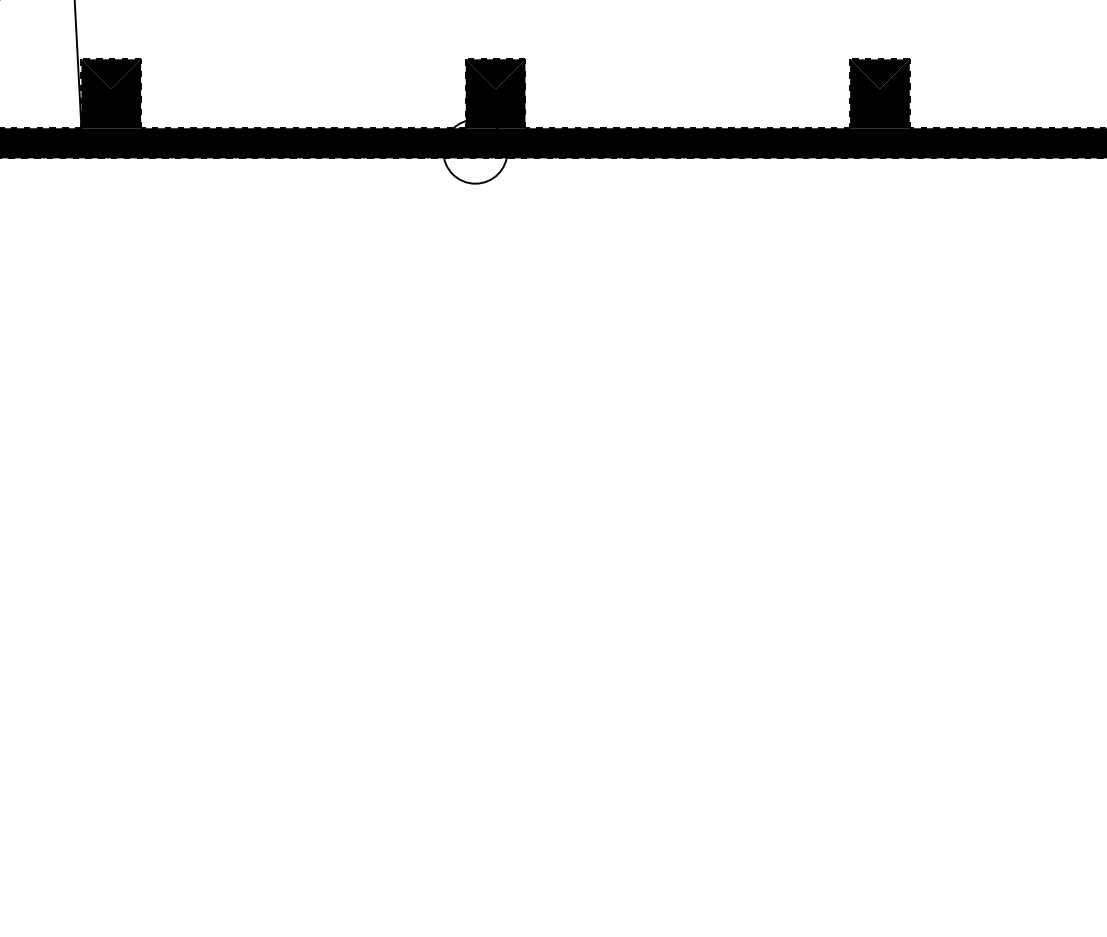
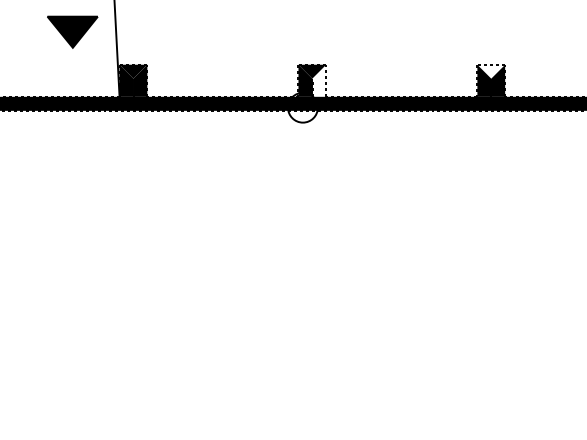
fill: (880, 73) -> (491, 71), removed
fill: (510, 93) -> (319, 80), removed

